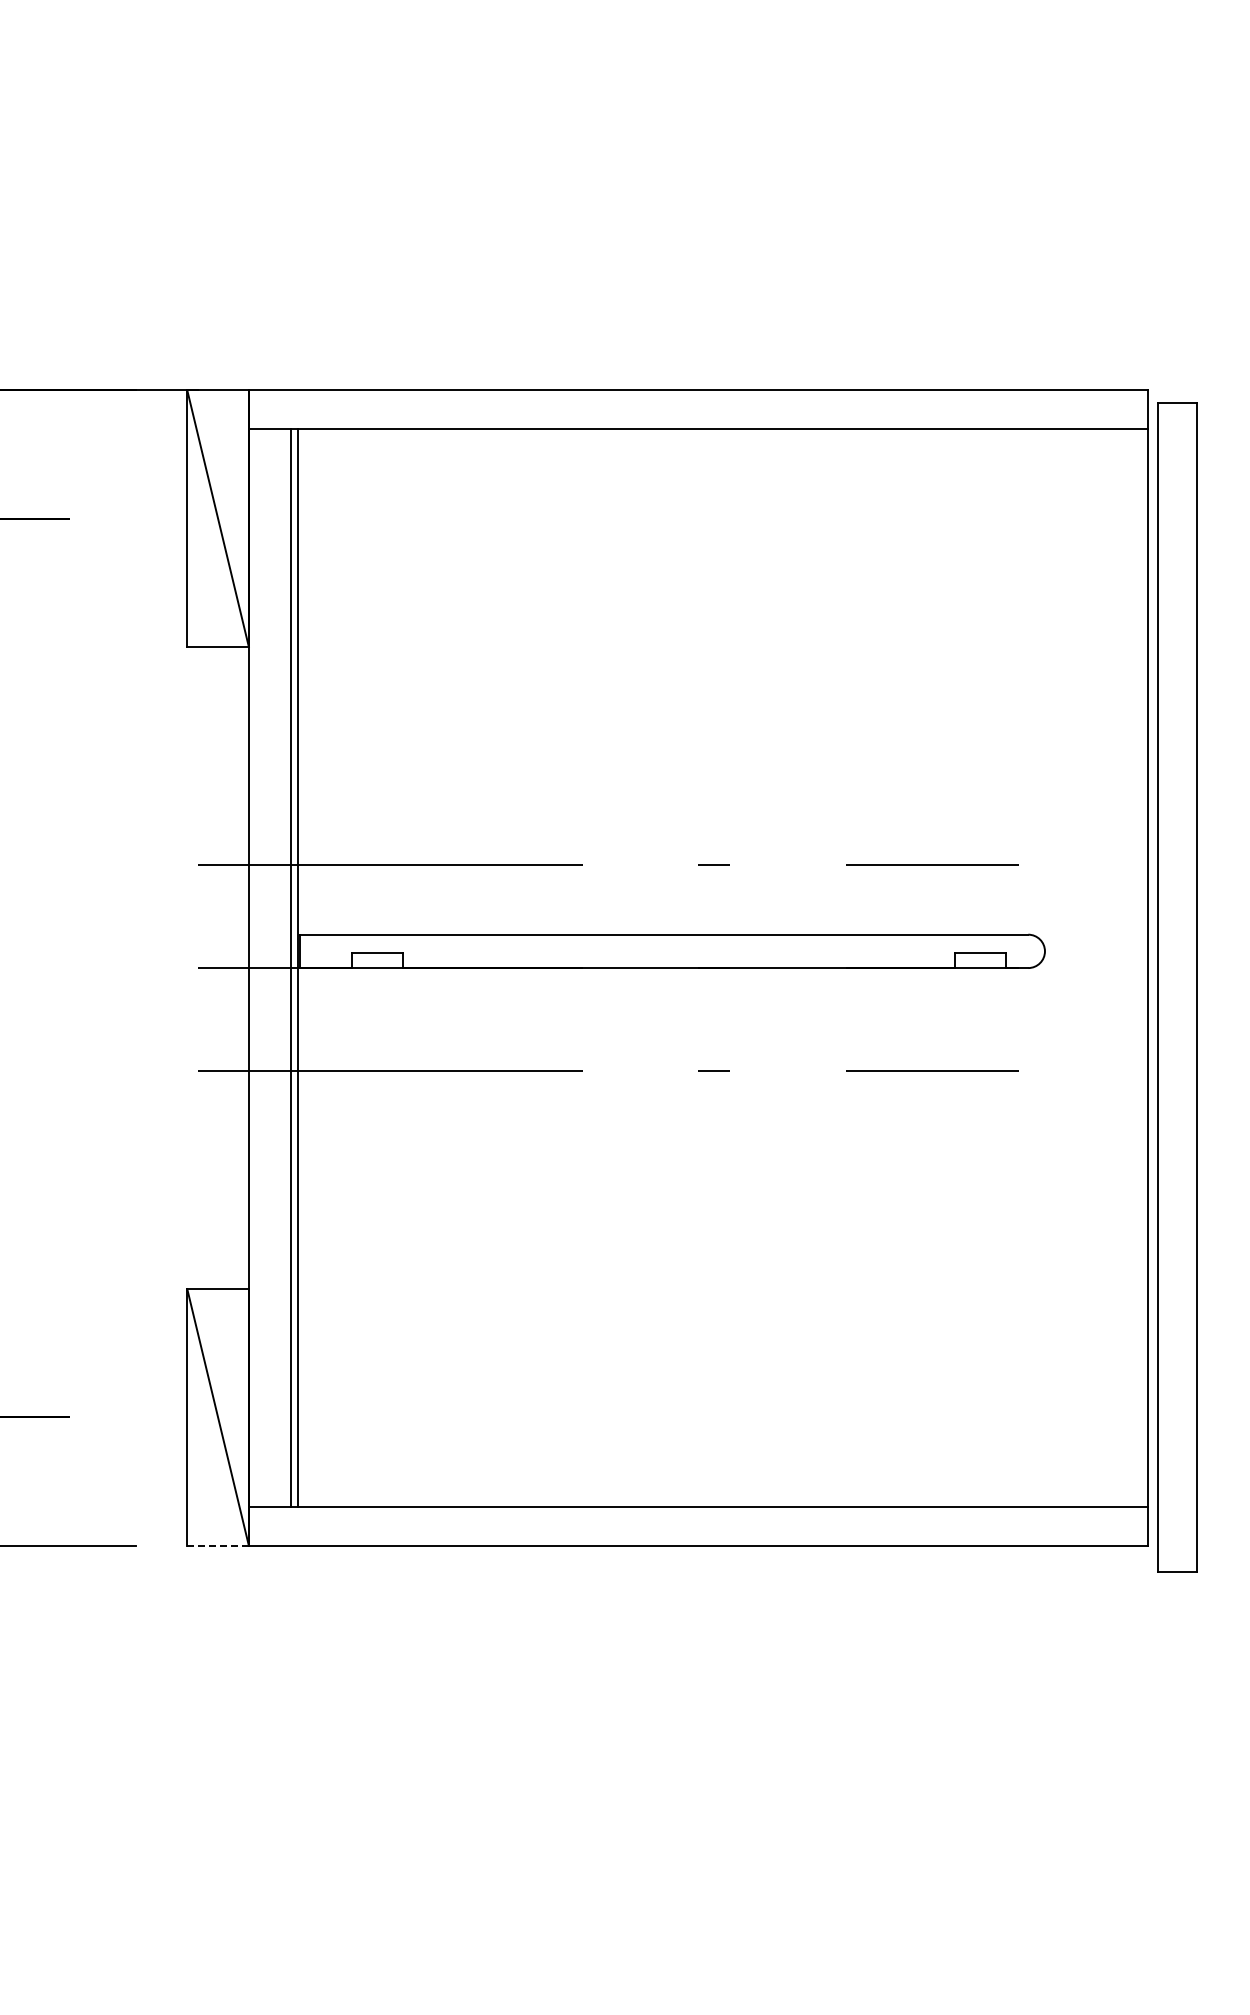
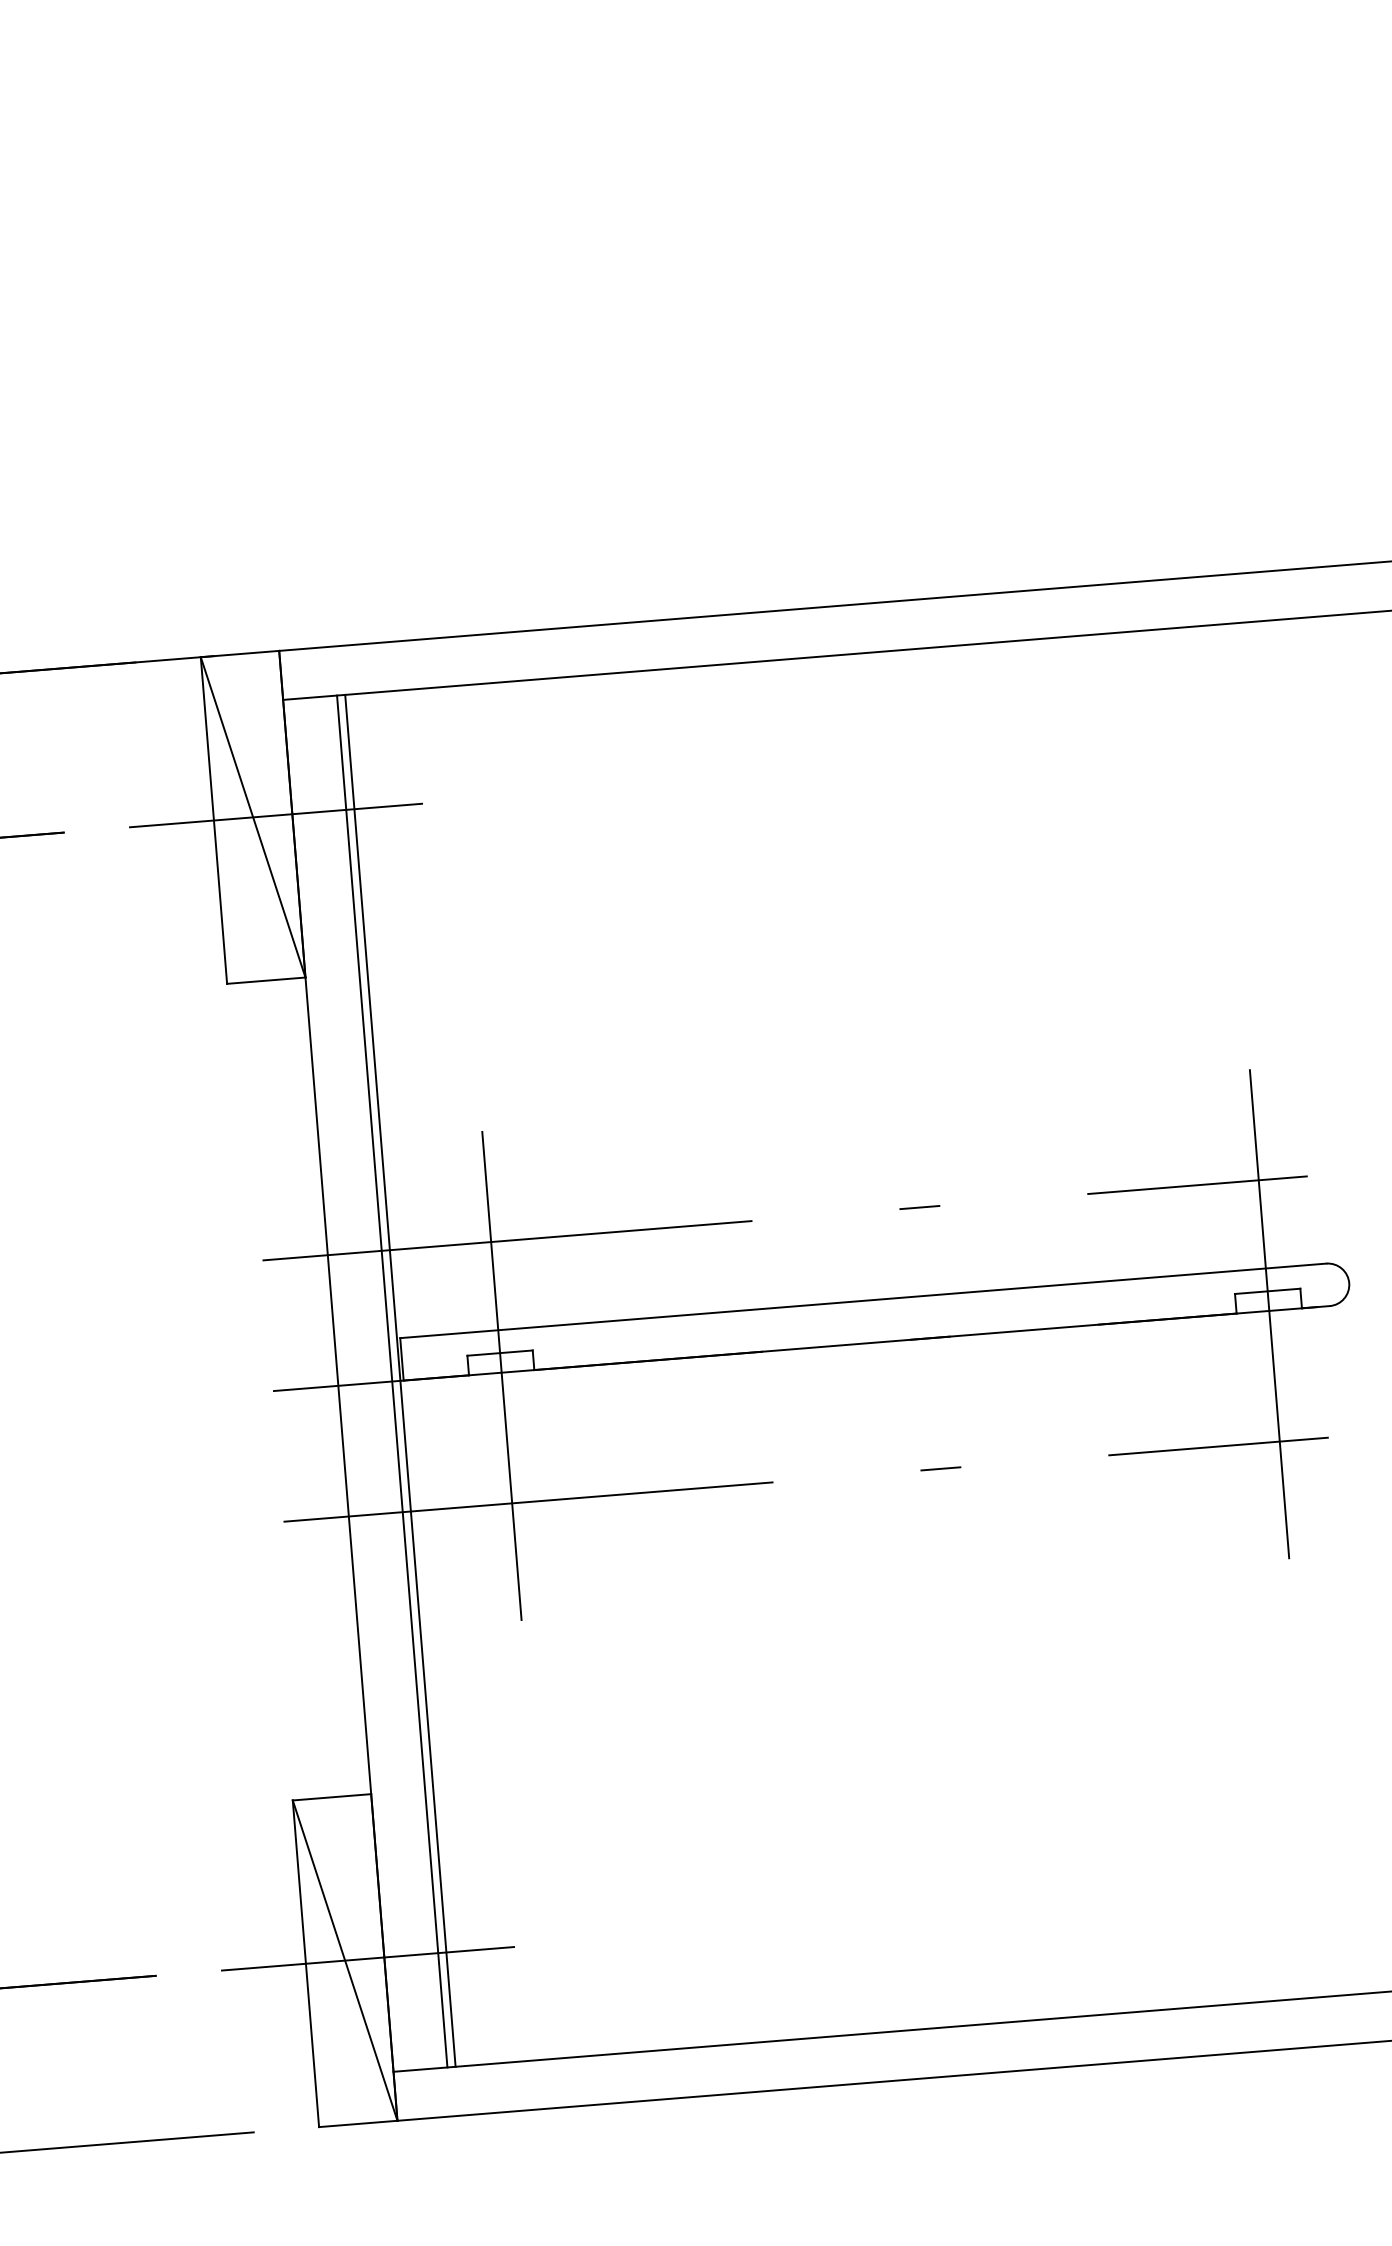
line: (235, 518) -> (275, 815), added
line: (377, 970) -> (502, 1375), added
line: (980, 970) -> (1269, 1314), added
line: (235, 1417) -> (367, 1958), added
line: (218, 1545) -> (358, 2123), dashed -> solid

